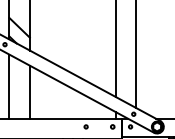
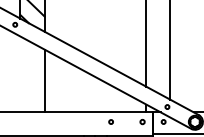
line: (9, 86) -> (20, 74), removed

